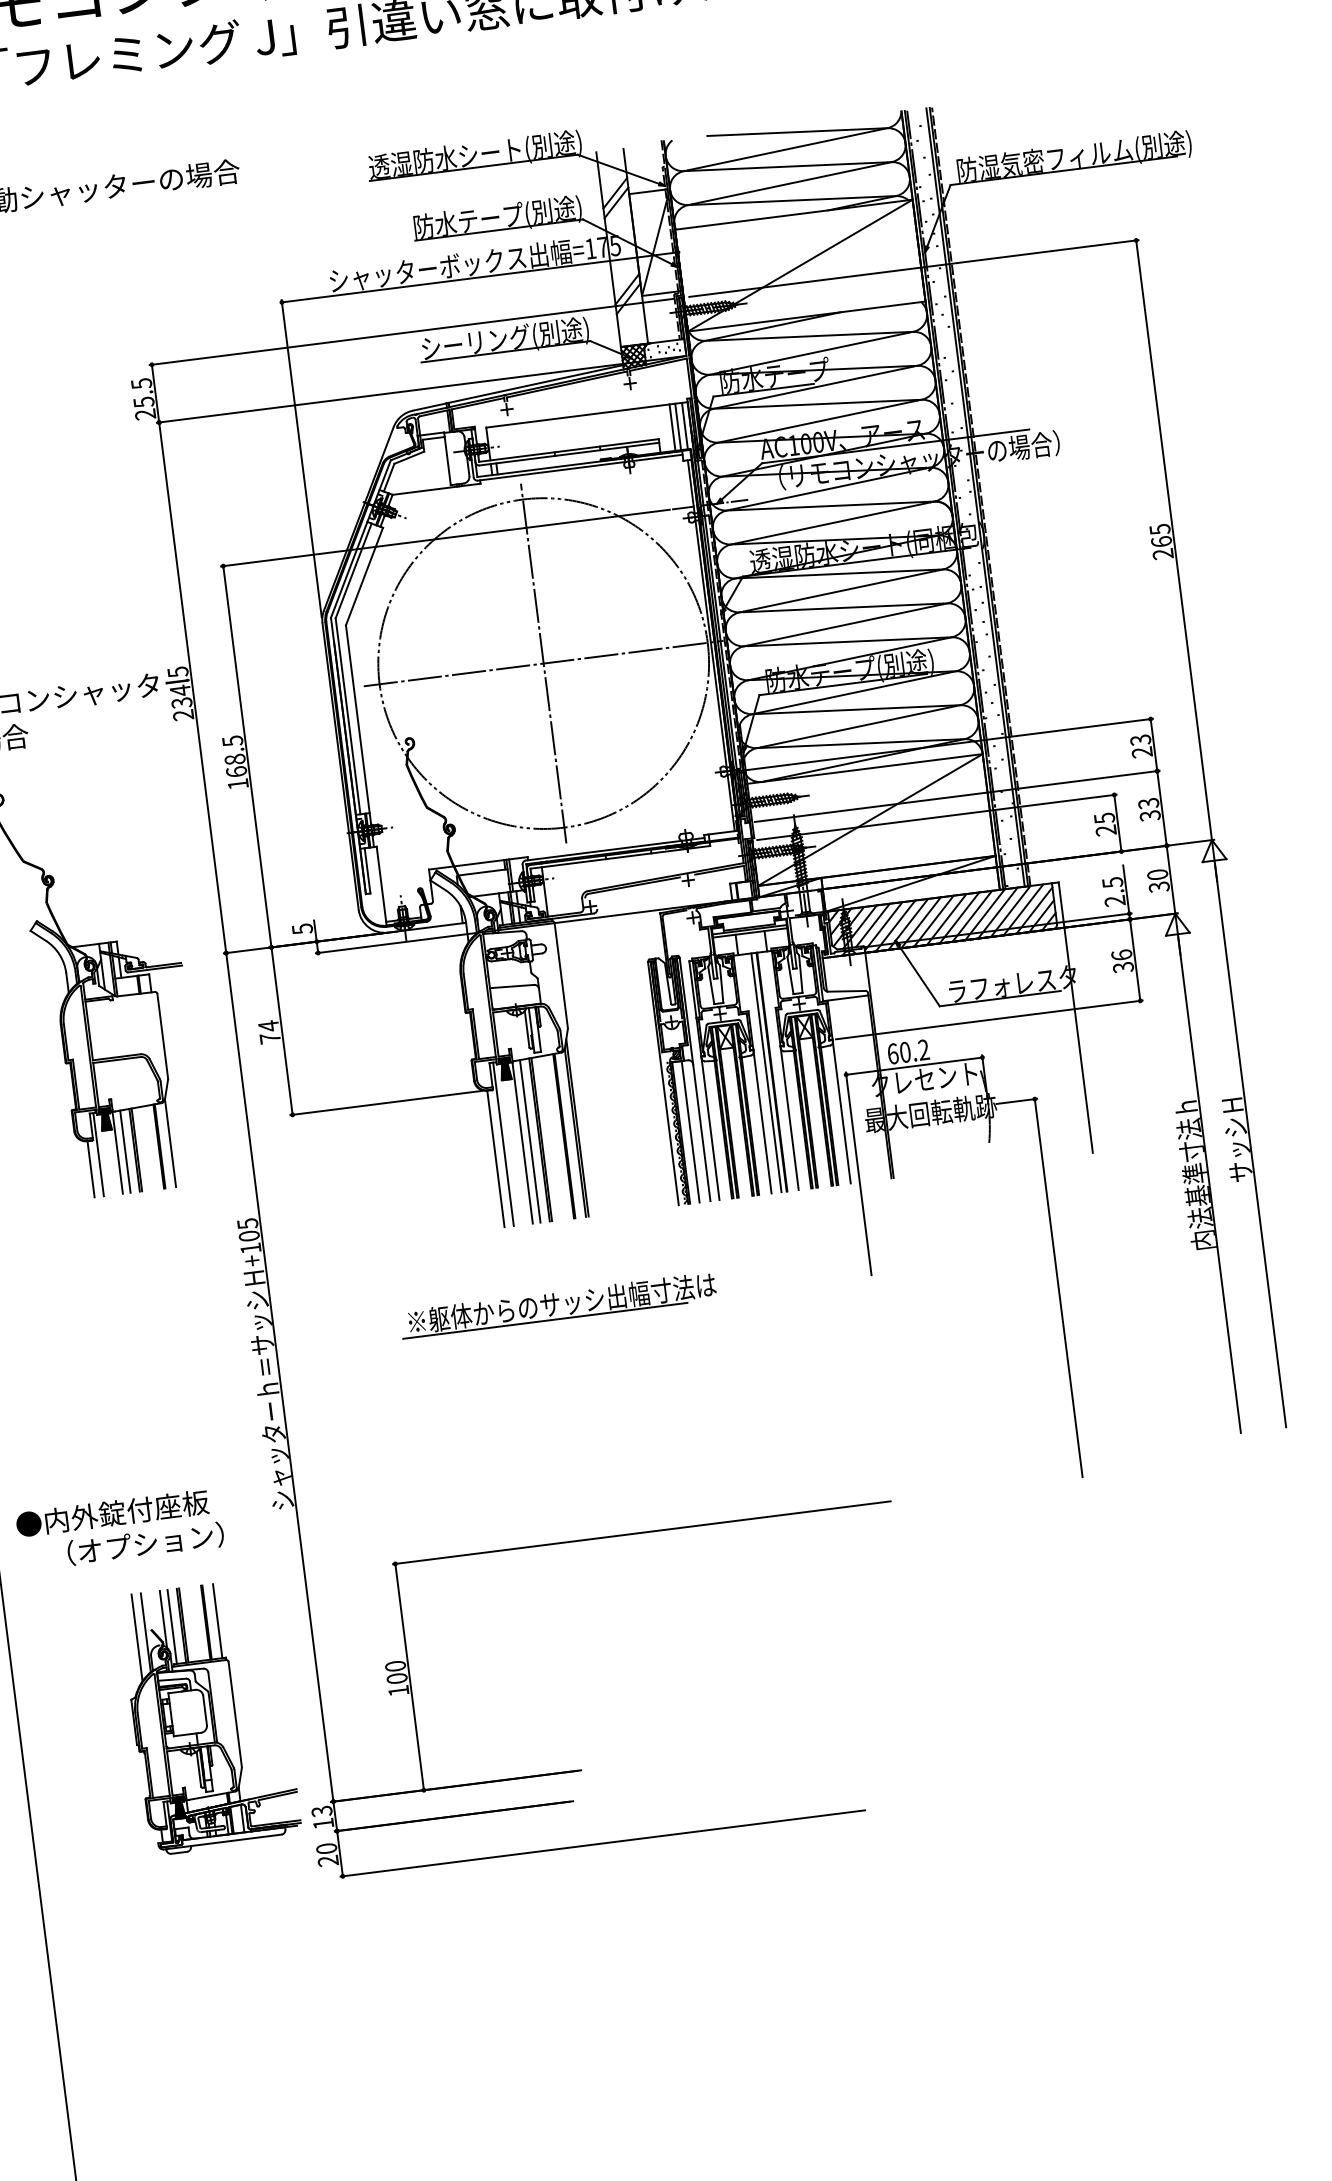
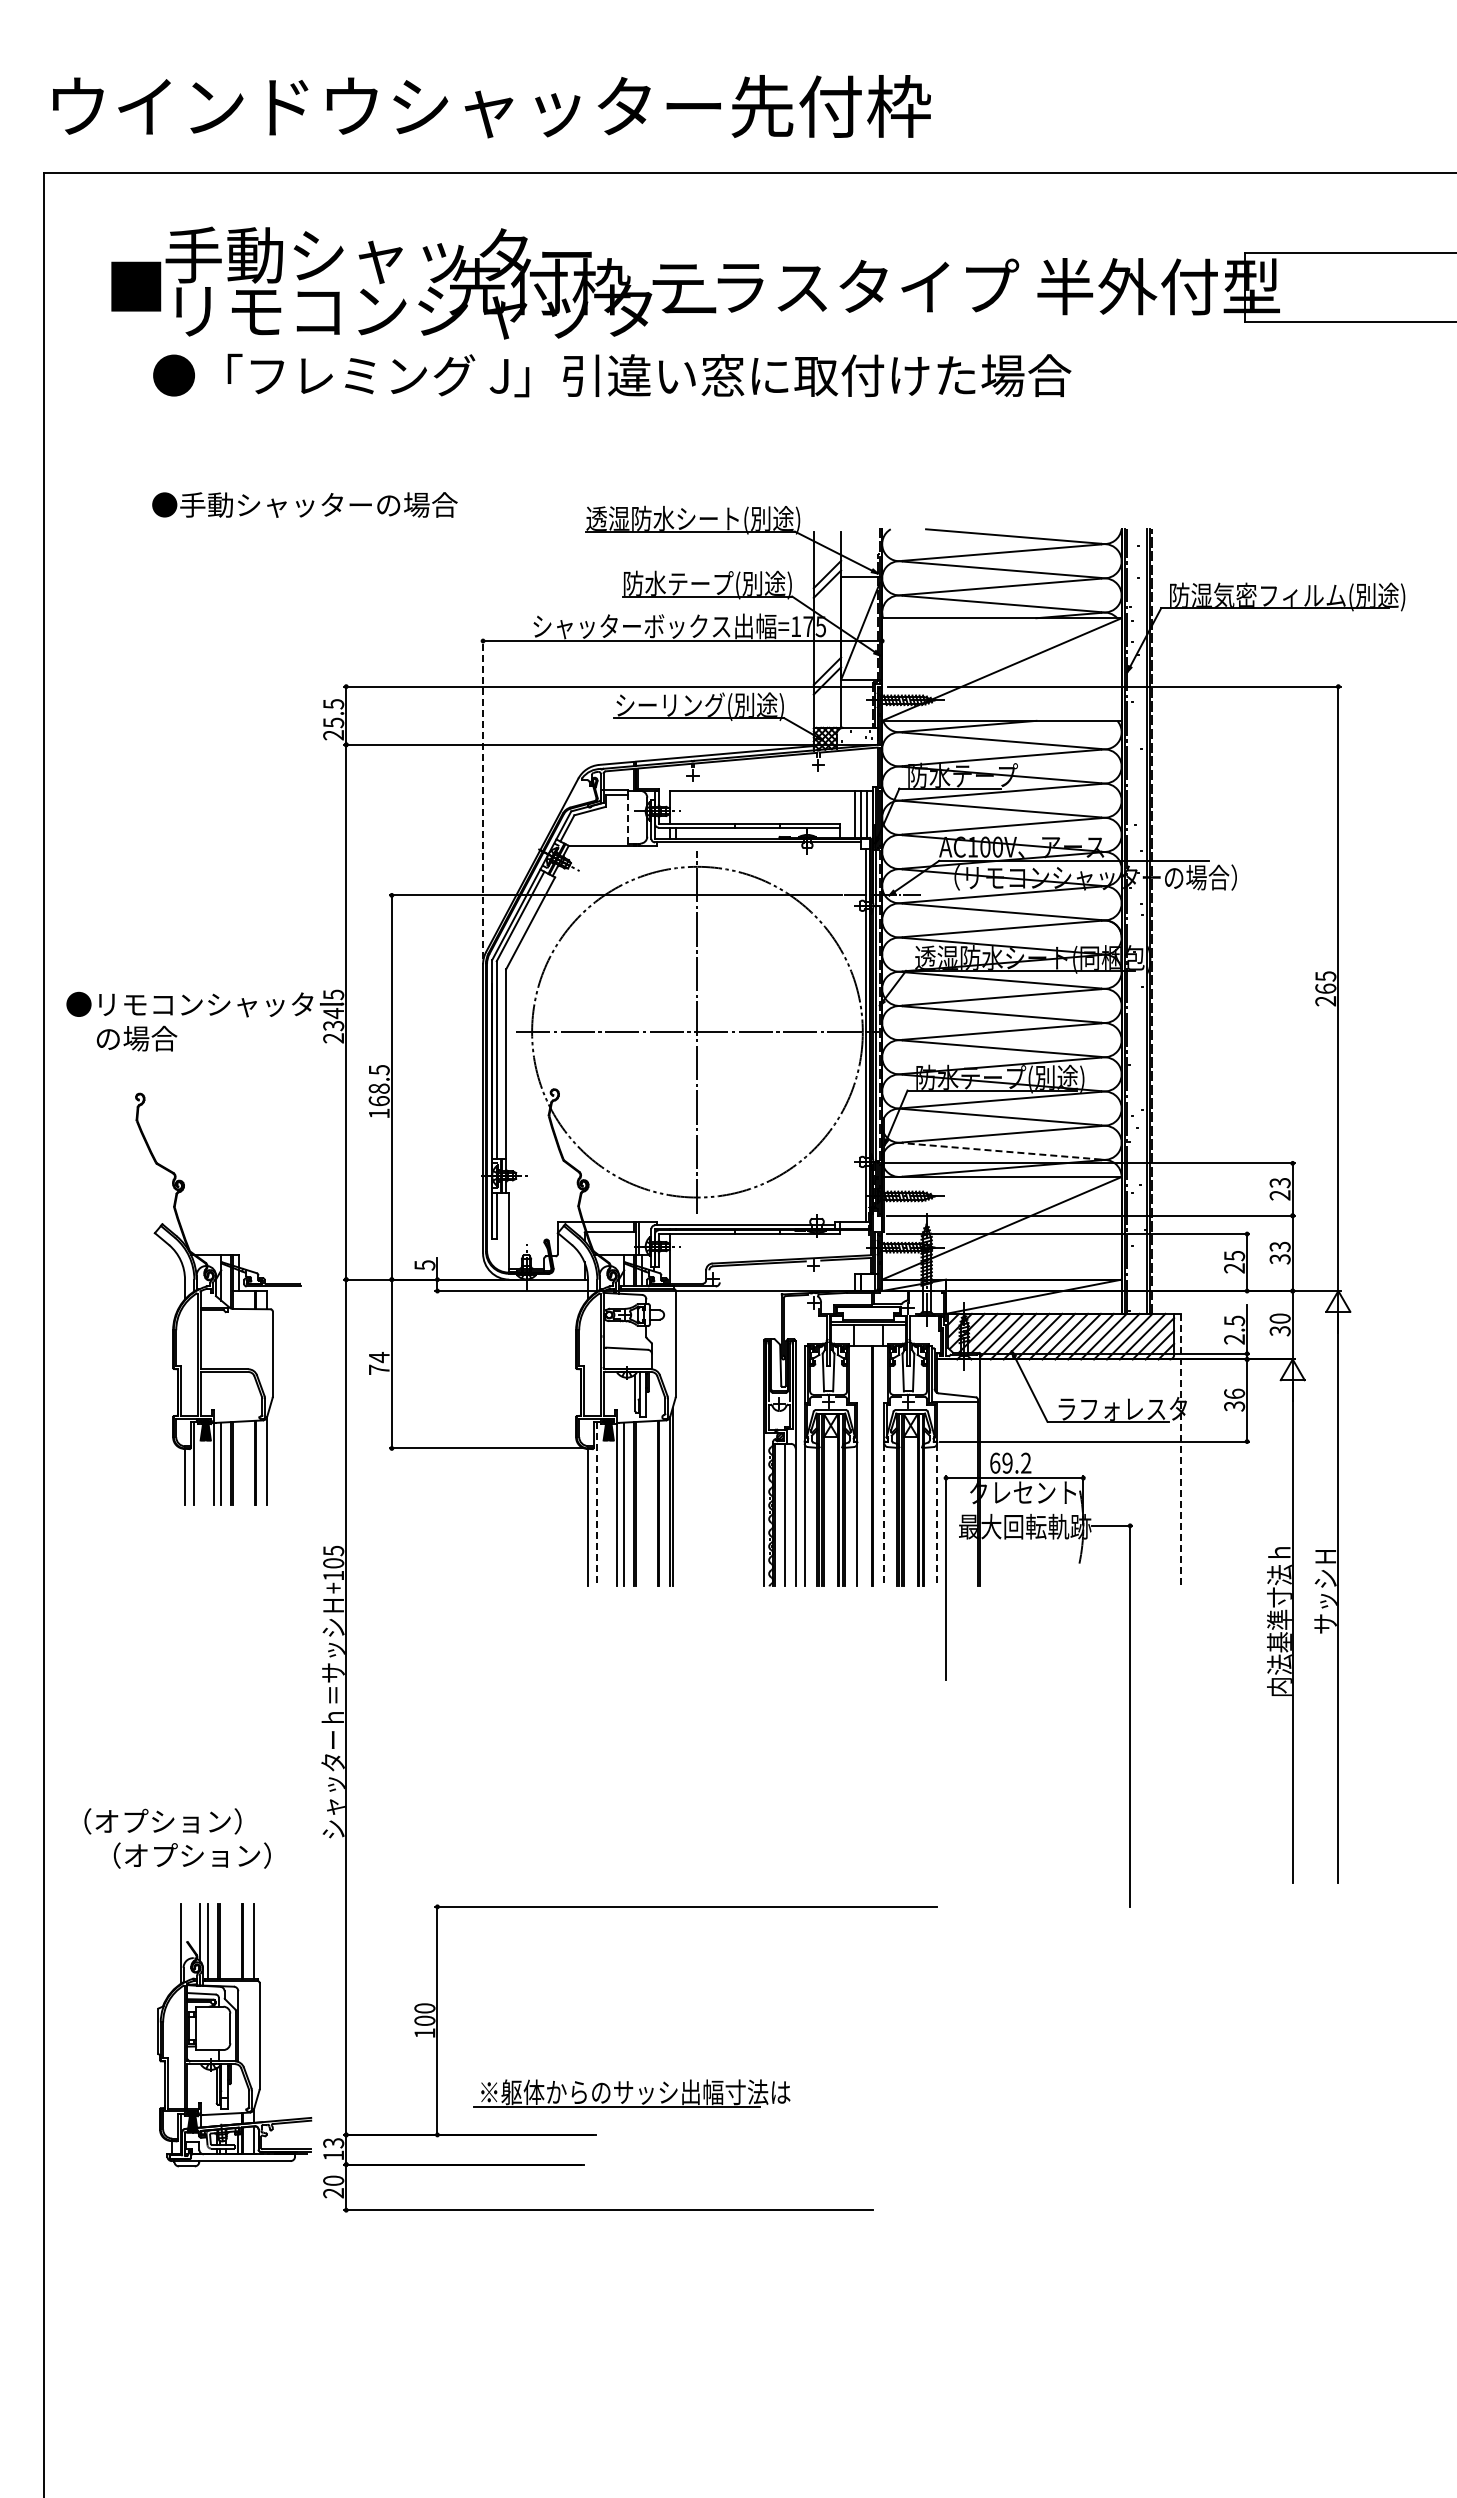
line: (302, 458) -> (483, 798), solid -> dashed
line: (447, 460) -> (627, 818), solid -> dashed
line: (860, 743) -> (1001, 1151), solid -> dashed
line: (1075, 1018) -> (1180, 1450), solid -> dashed
text: (905, 1051) -> (1007, 1462), 60.2 -> 69.2
line: (766, 1072) -> (867, 1465), removed
line: (841, 1113) -> (936, 1515), solid -> dashed
line: (789, 1119) -> (884, 1515), solid -> dashed
line: (503, 1144) -> (597, 1504), solid -> dashed
part: (558, 1305) -> (631, 2093), moved
text: (111, 1513) -> (162, 1821), ●内外錠付座板 -> （オプション）
line: (136, 1637) -> (171, 1947), removed

